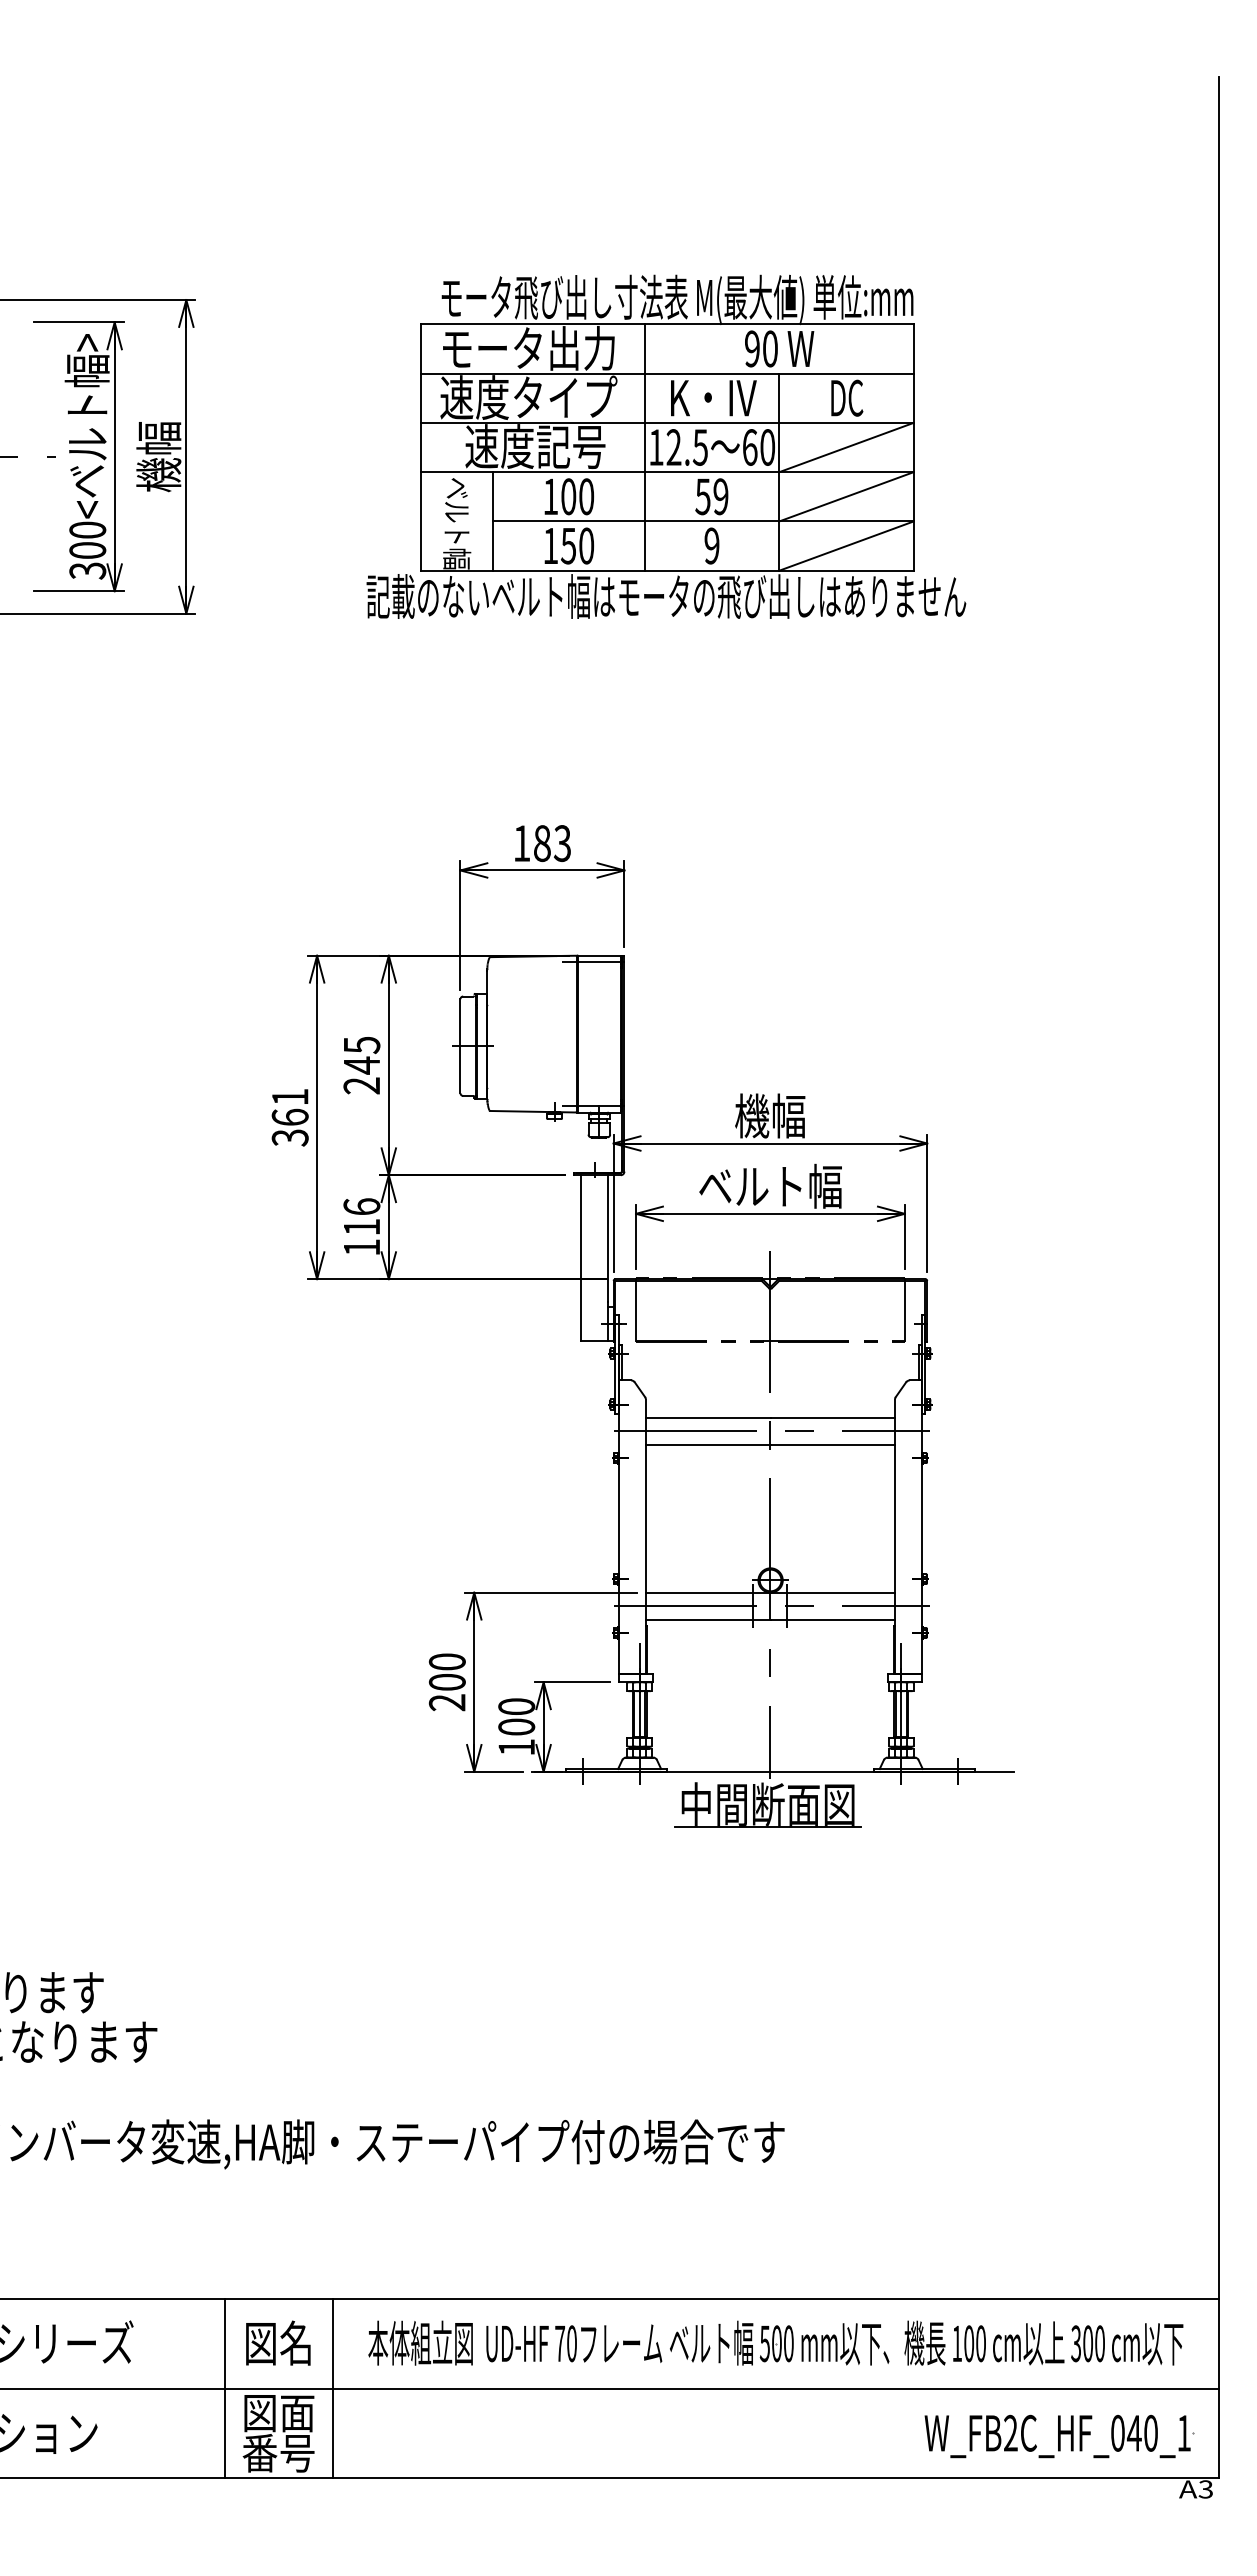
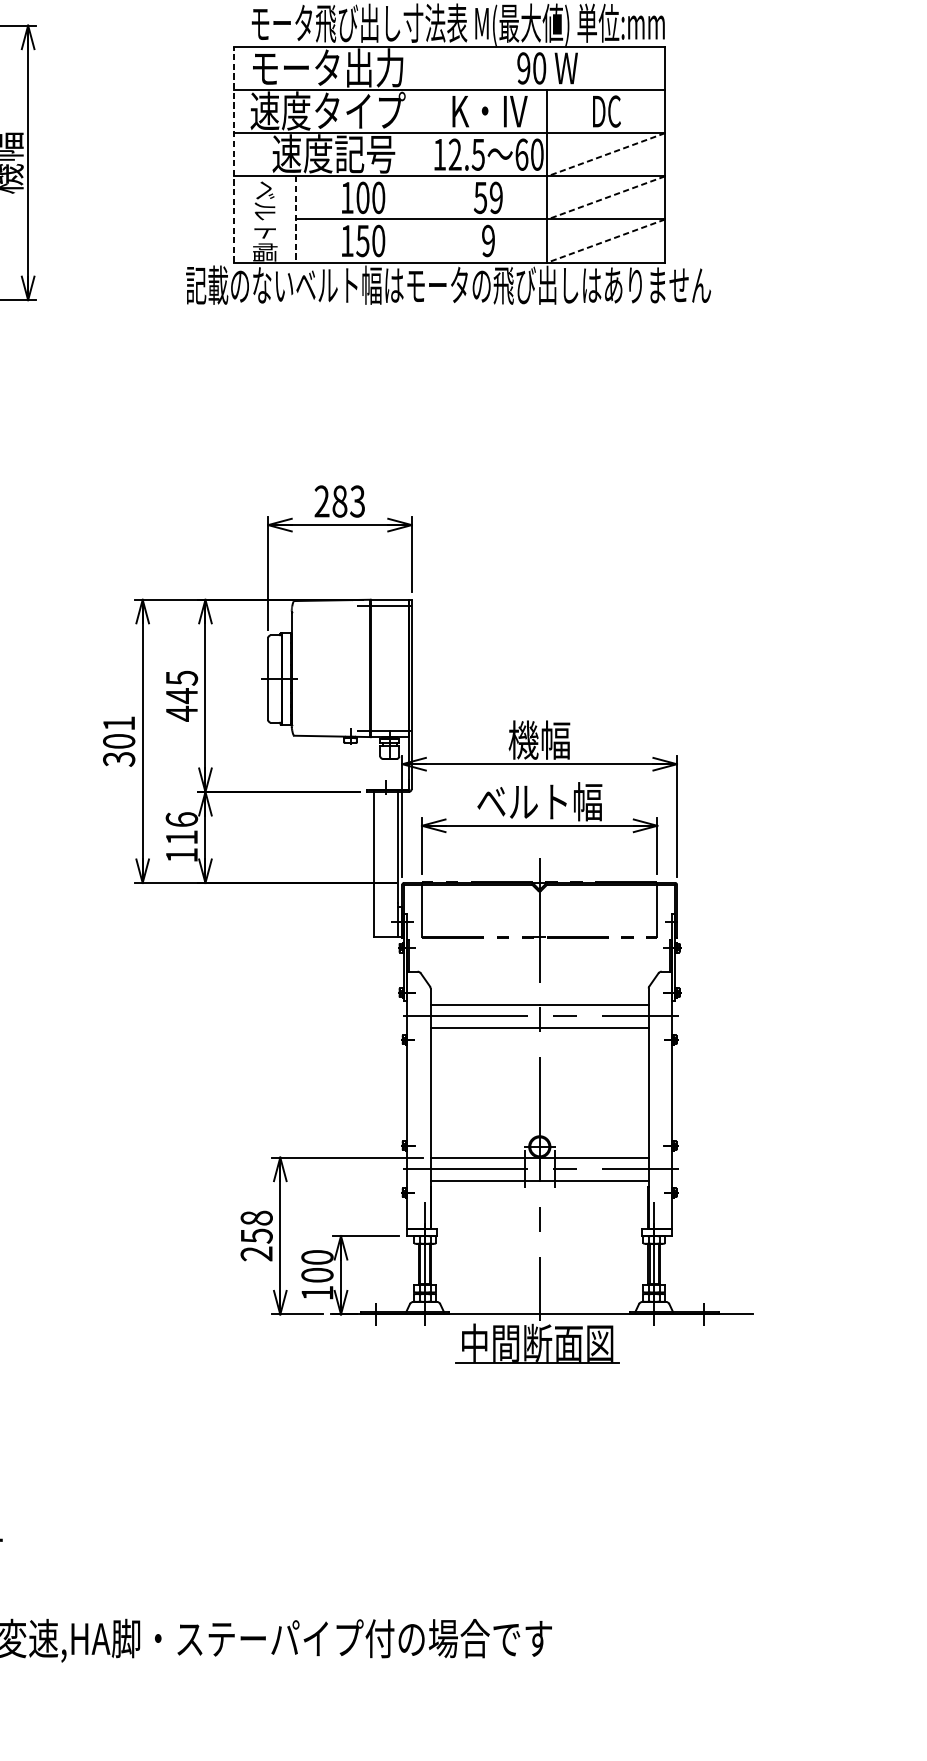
line: (421, 447) -> (234, 154), solid -> dashed
line: (644, 447) -> (429, 154), removed
line: (846, 447) -> (606, 154), solid -> dashed
line: (846, 496) -> (606, 197), solid -> dashed
line: (492, 521) -> (296, 219), solid -> dashed
line: (846, 546) -> (606, 241), solid -> dashed
text: (521, 843) -> (321, 501), 183 -> 283
text: (361, 1085) -> (181, 713), 245 -> 445
text: (289, 1116) -> (118, 740), 361 -> 301
text: (446, 1672) -> (255, 1227), 200 -> 258

